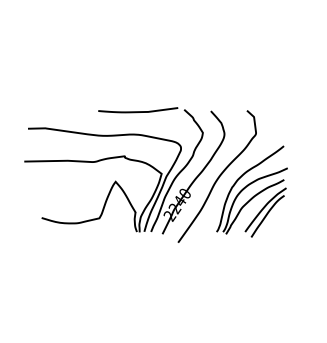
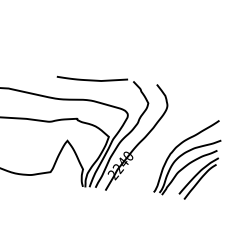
curve: (217, 177) -> (158, 143), removed

